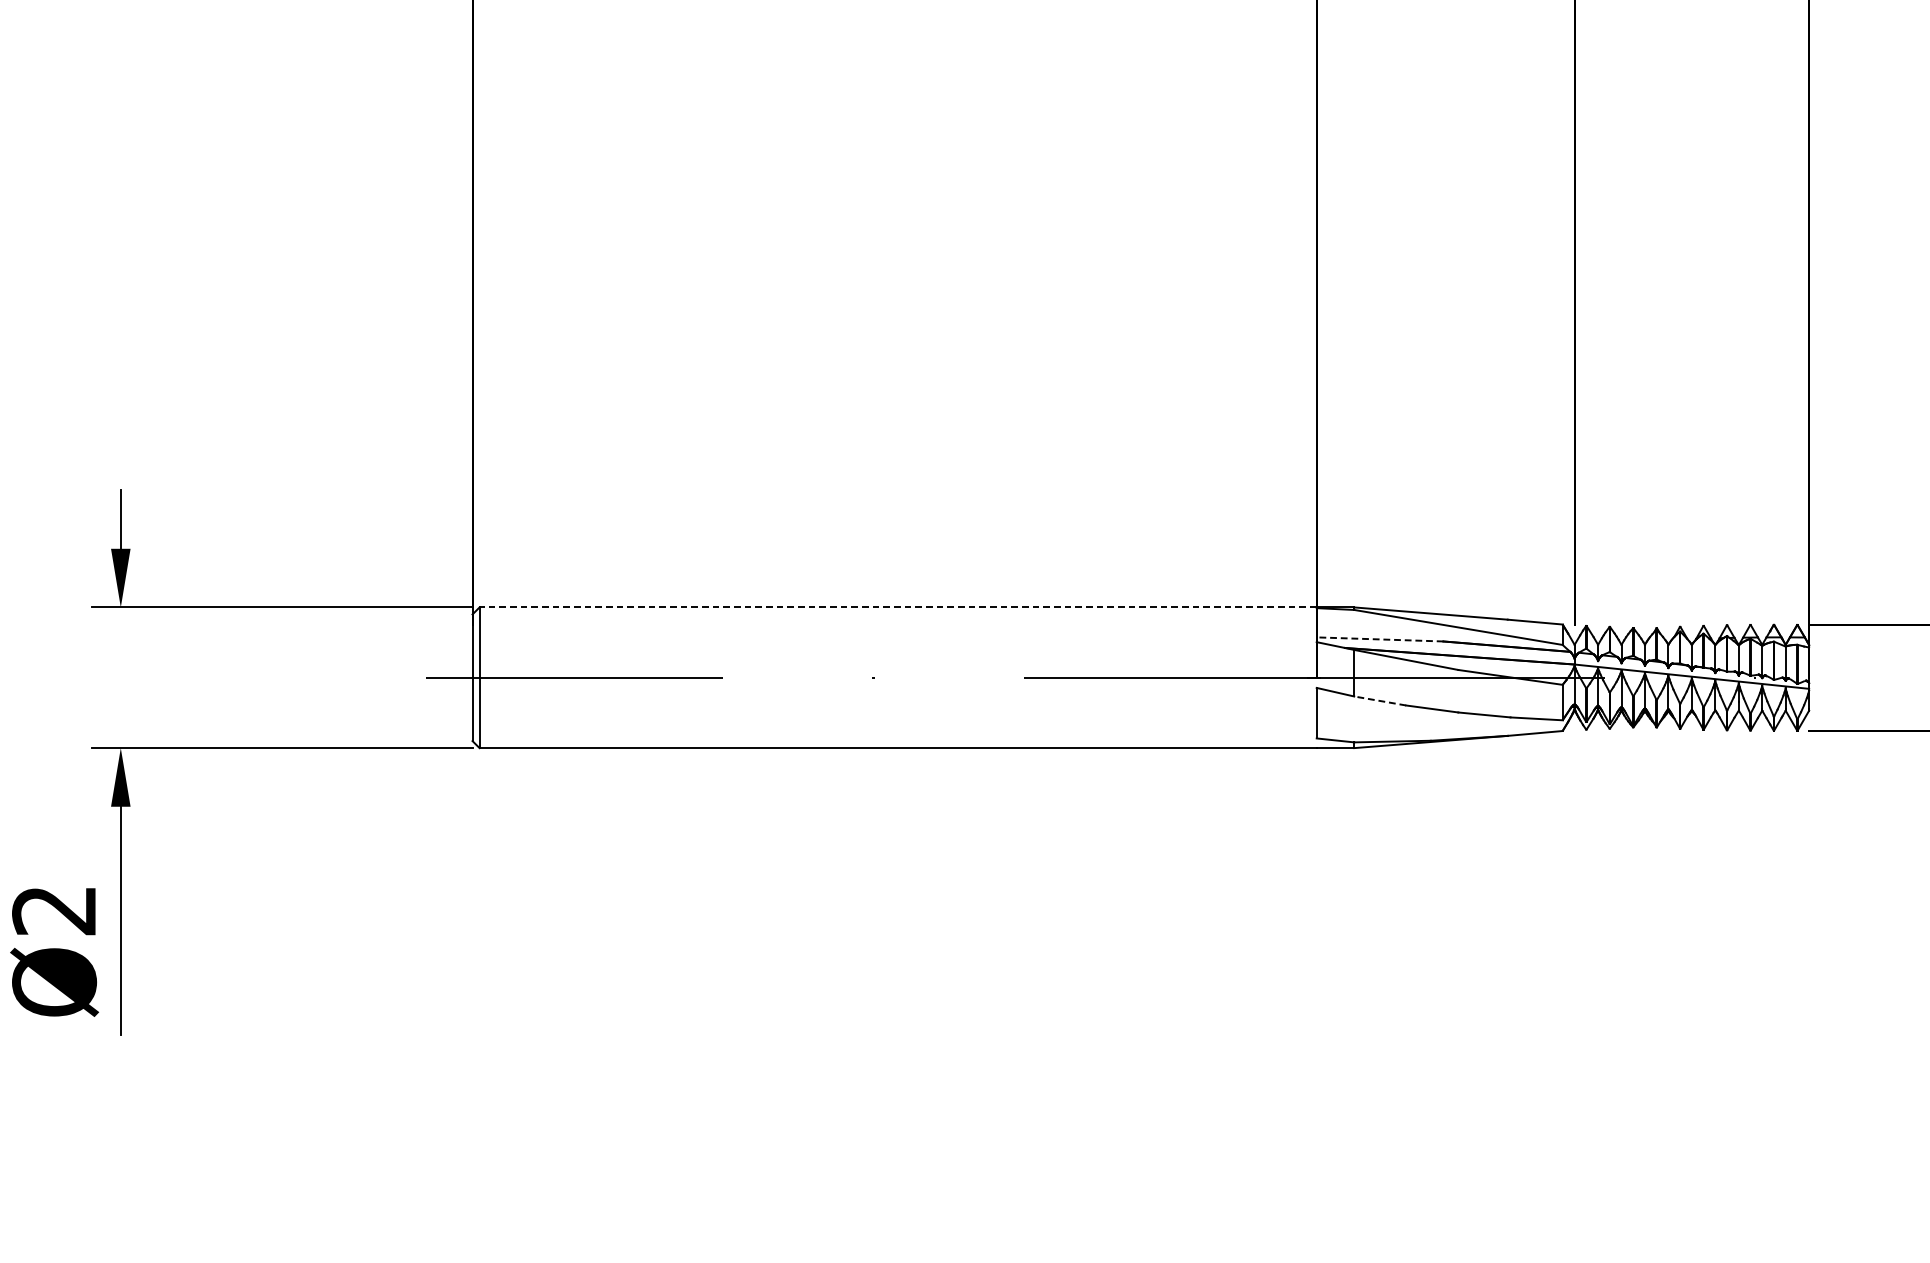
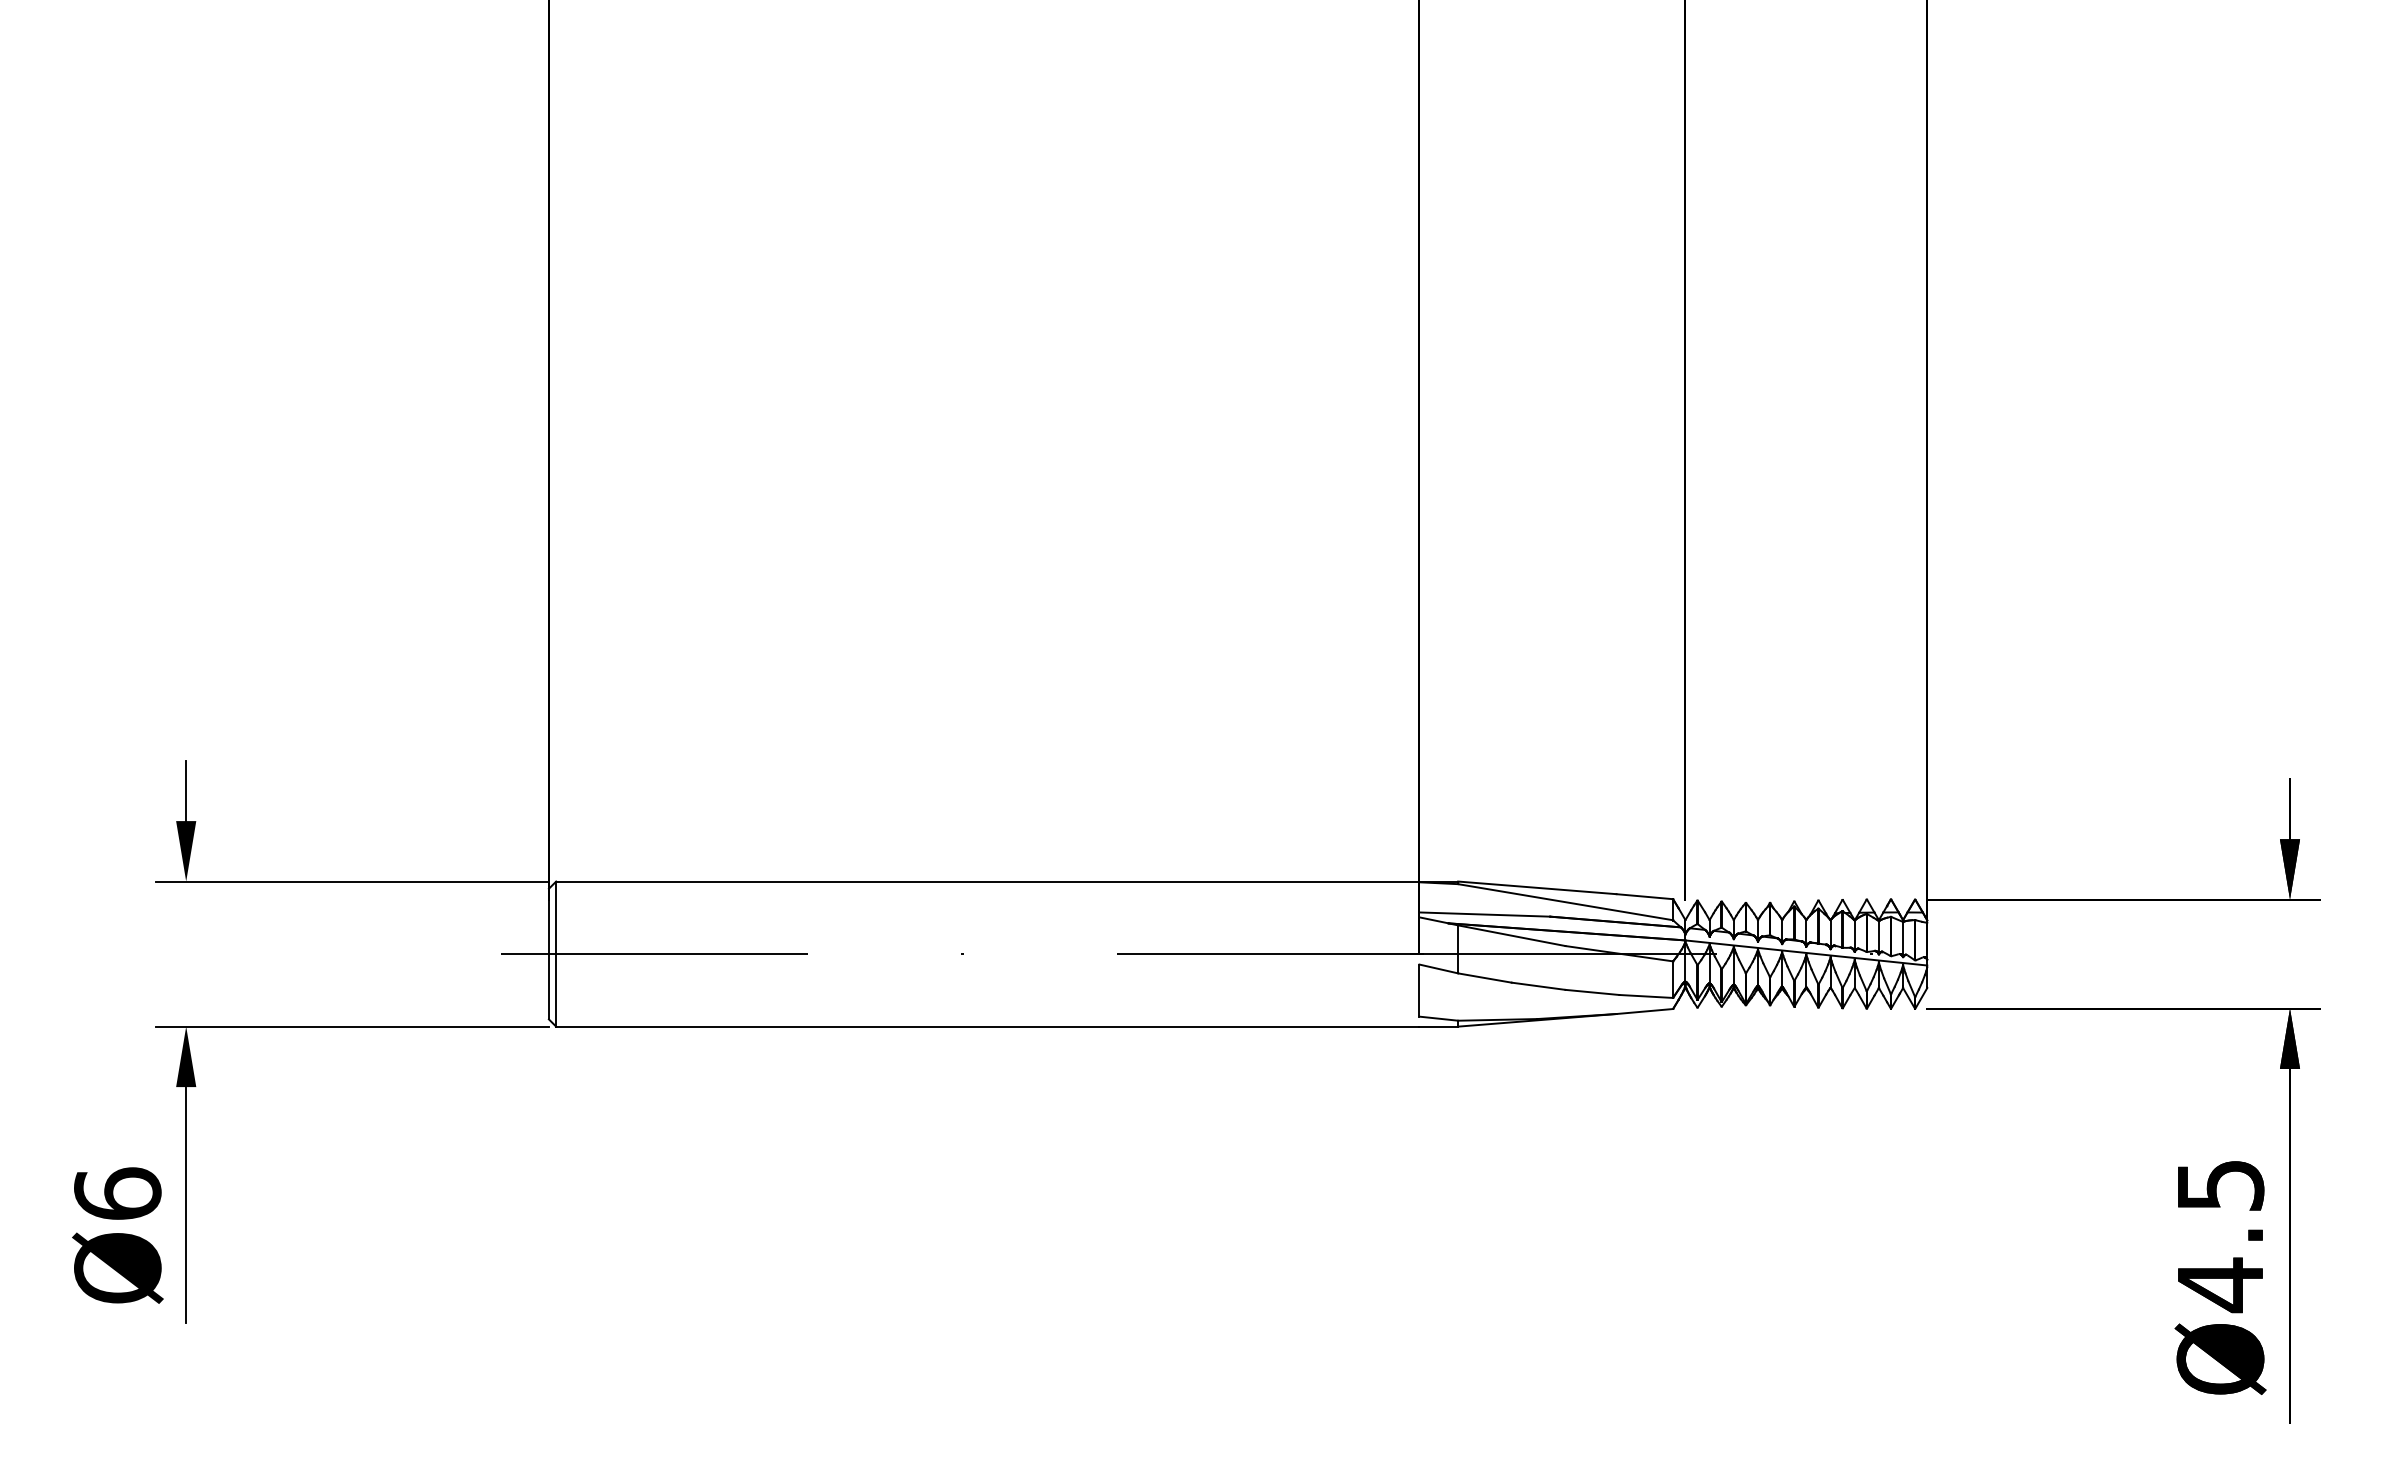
line: (897, 607) -> (987, 881), dashed -> solid
line: (1379, 639) -> (1484, 914), dashed -> solid
line: (1379, 700) -> (1484, 977), dashed -> solid
text: (54, 909) -> (117, 1193), Ø2 -> Ø6

